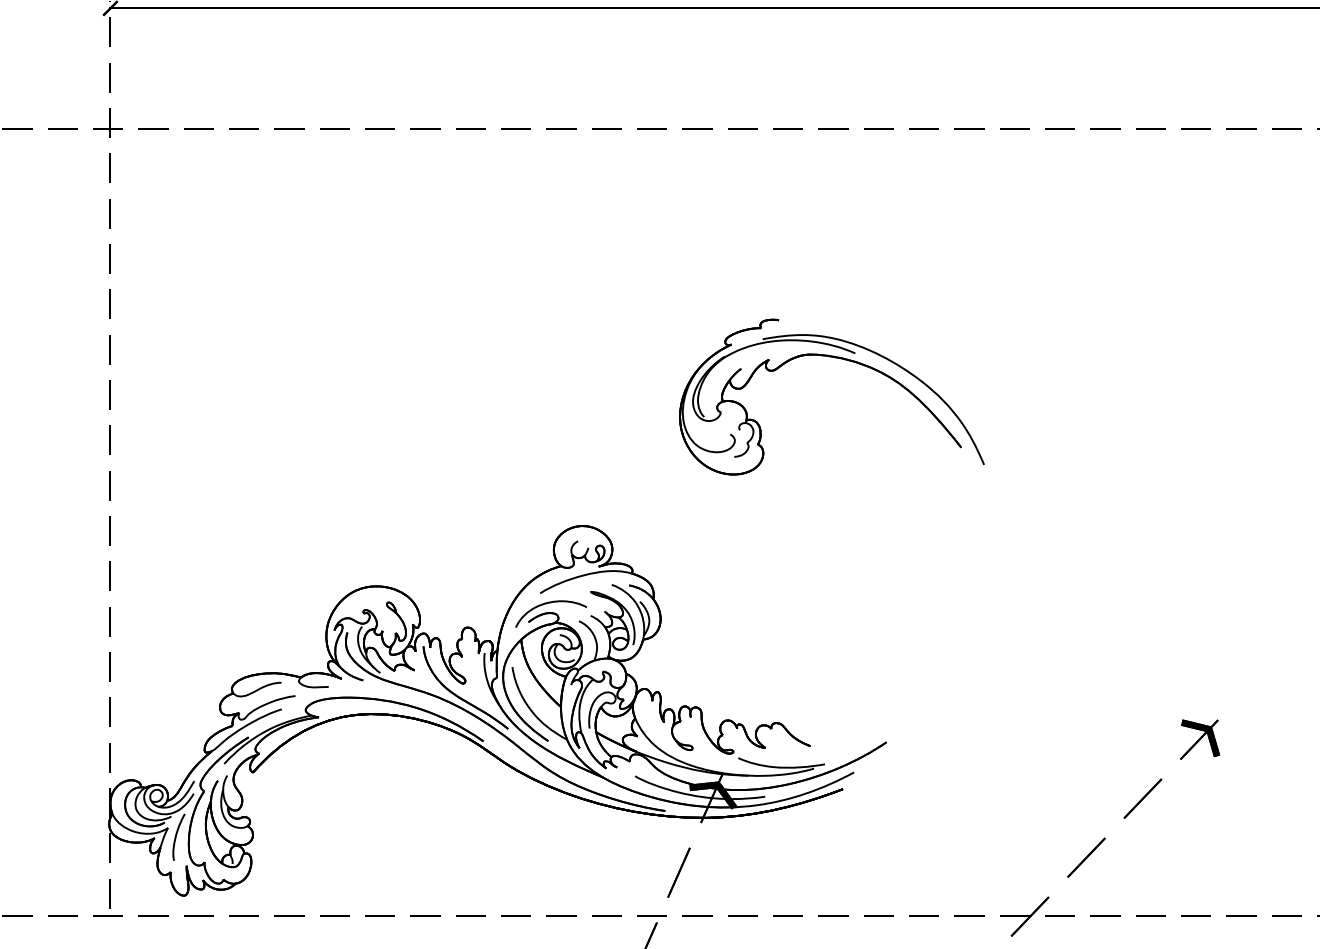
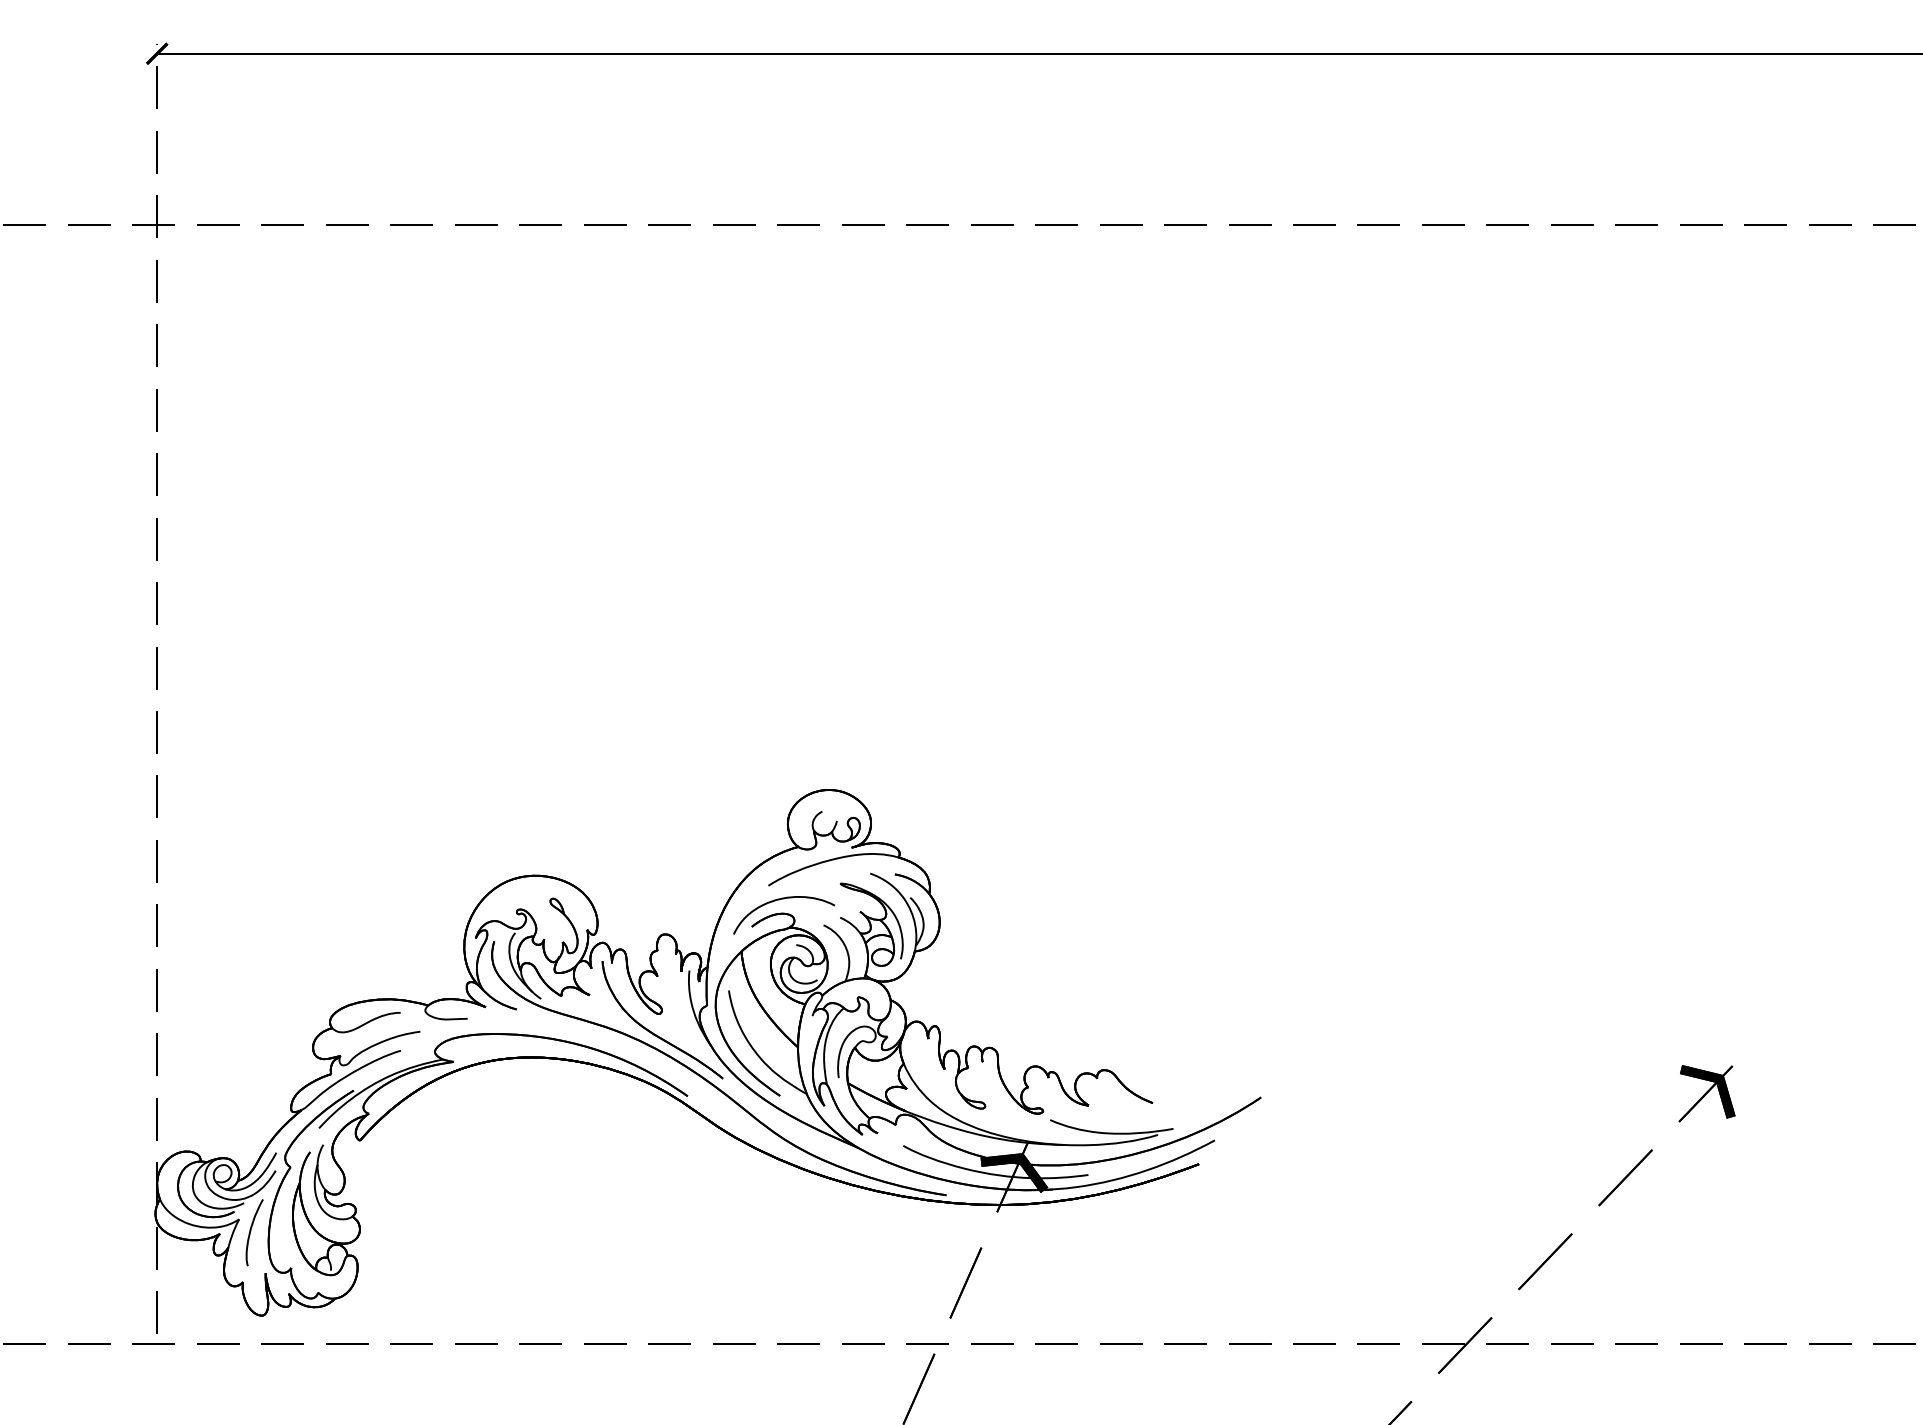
part: (840, 359) -> (1195, 552), removed

